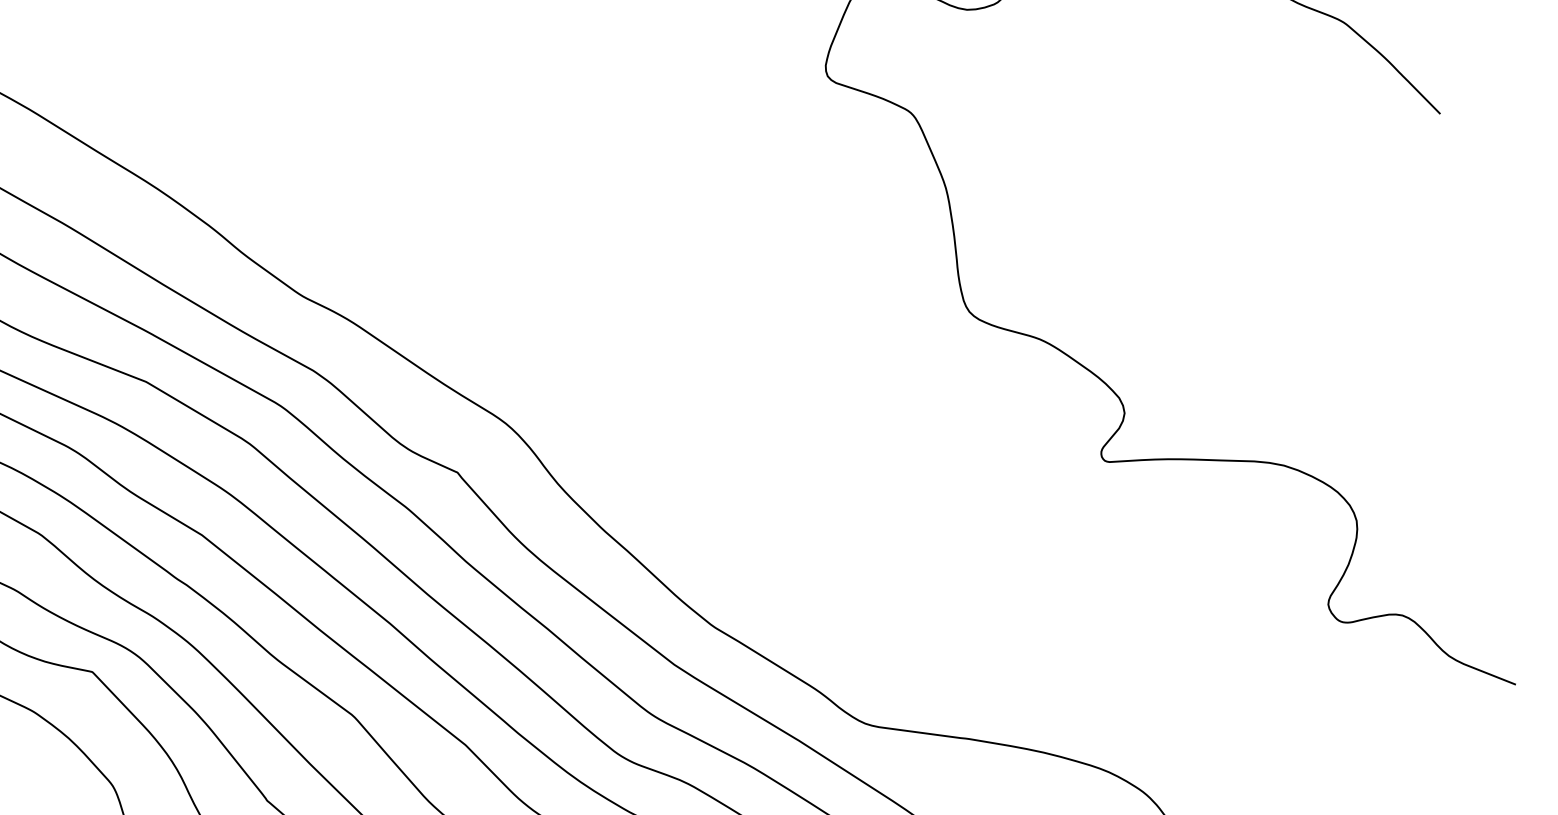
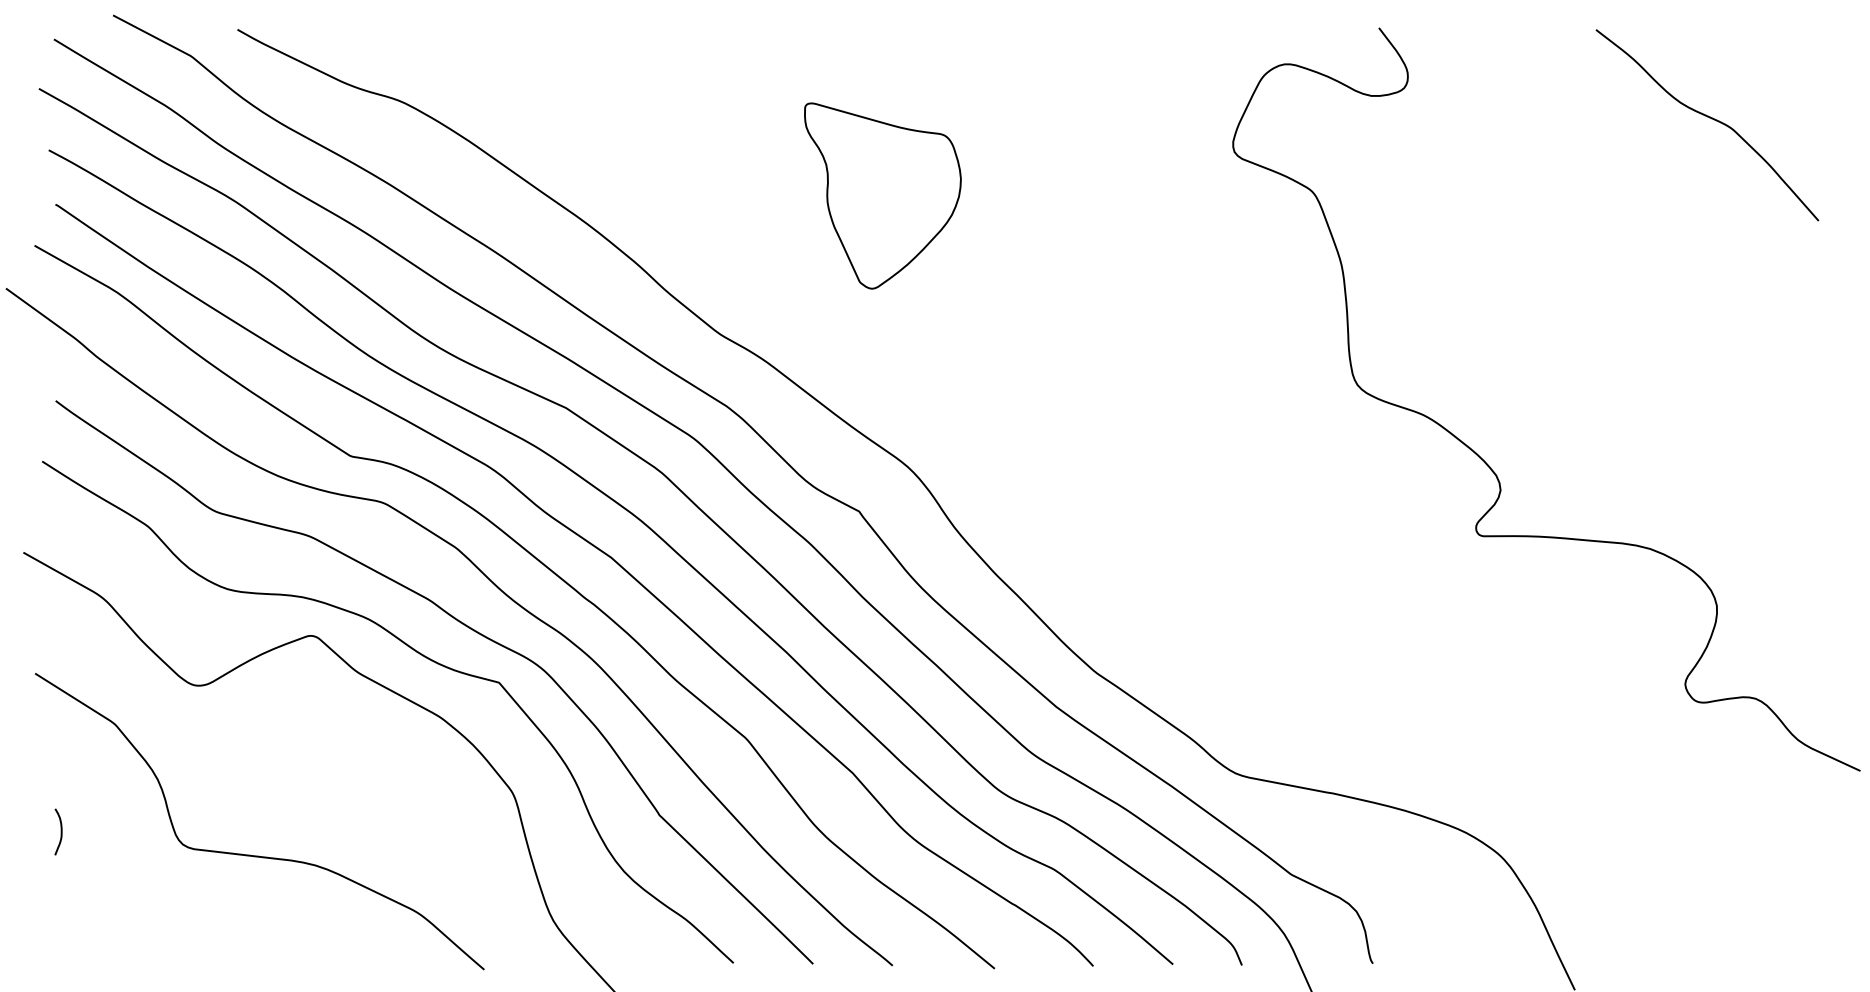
part: (463, 142) -> (882, 195), added

